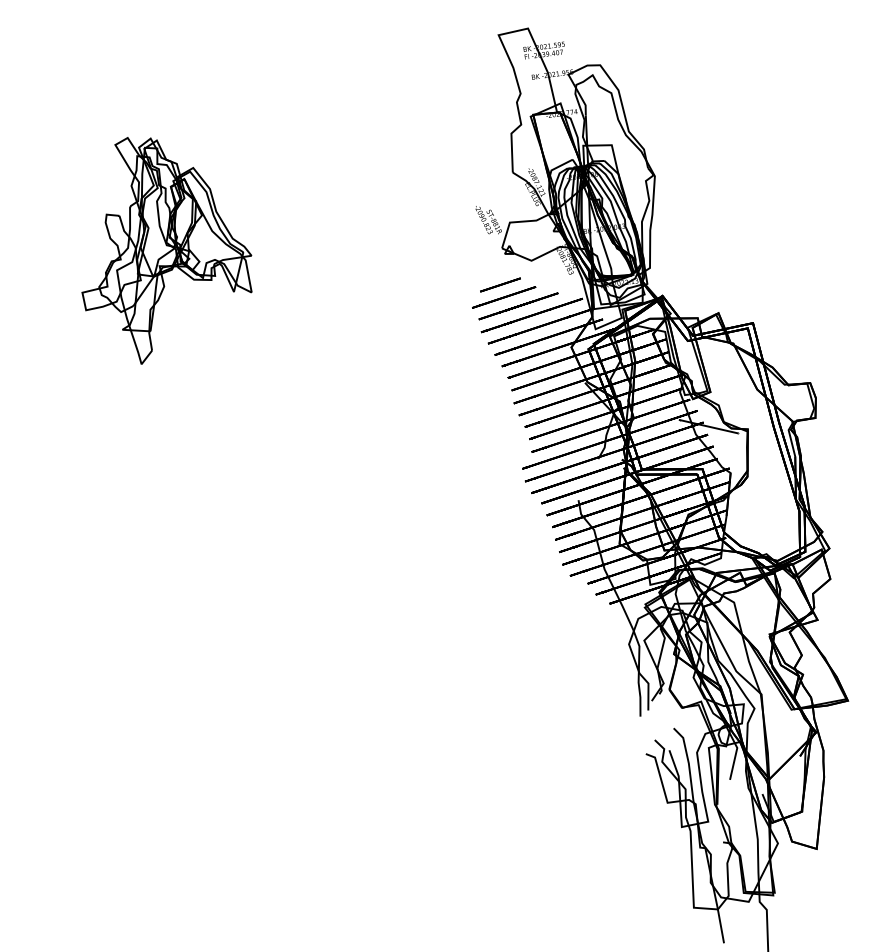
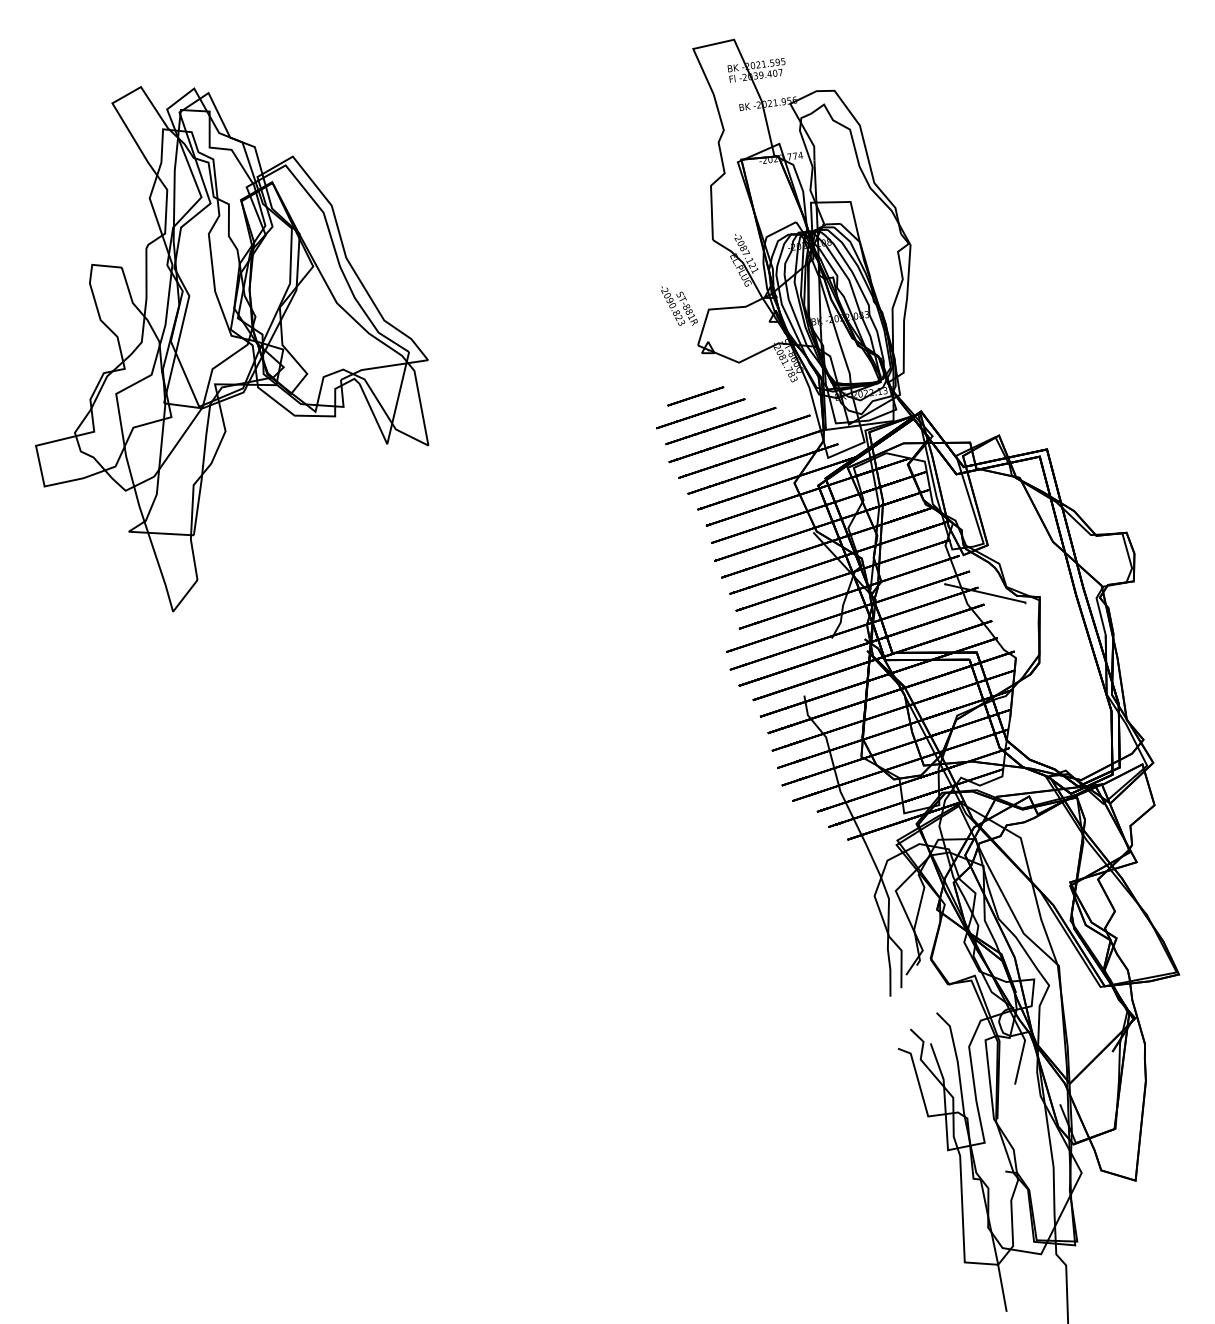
part: (166, 250) -> (231, 348), size x1.67

